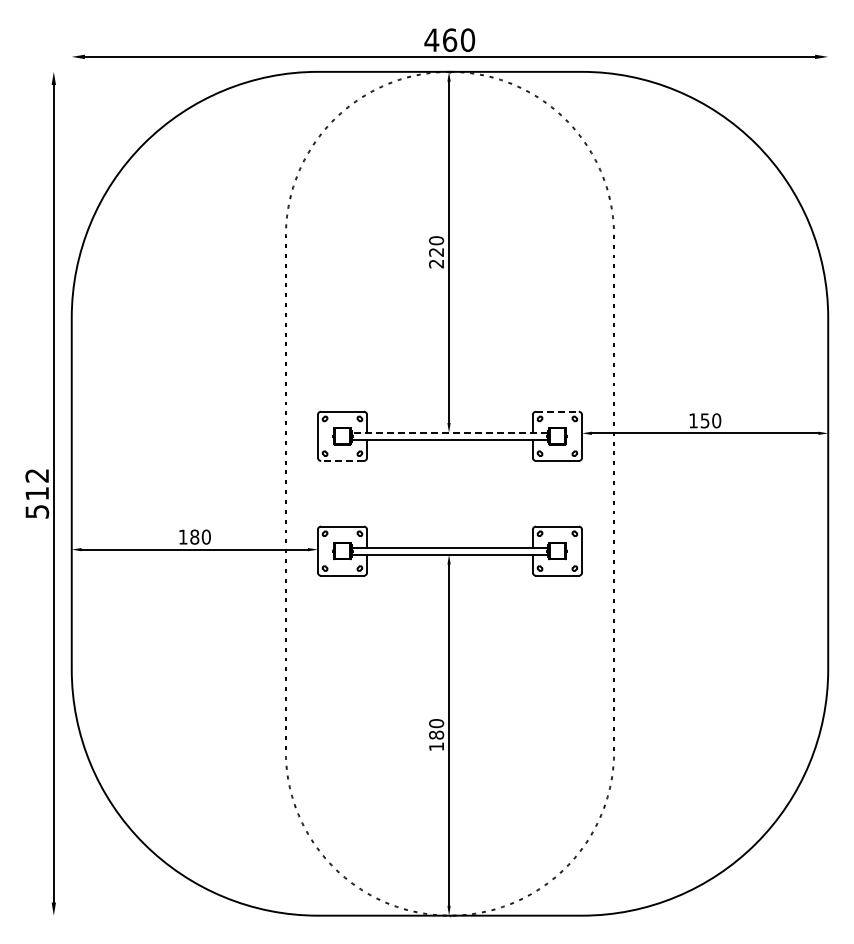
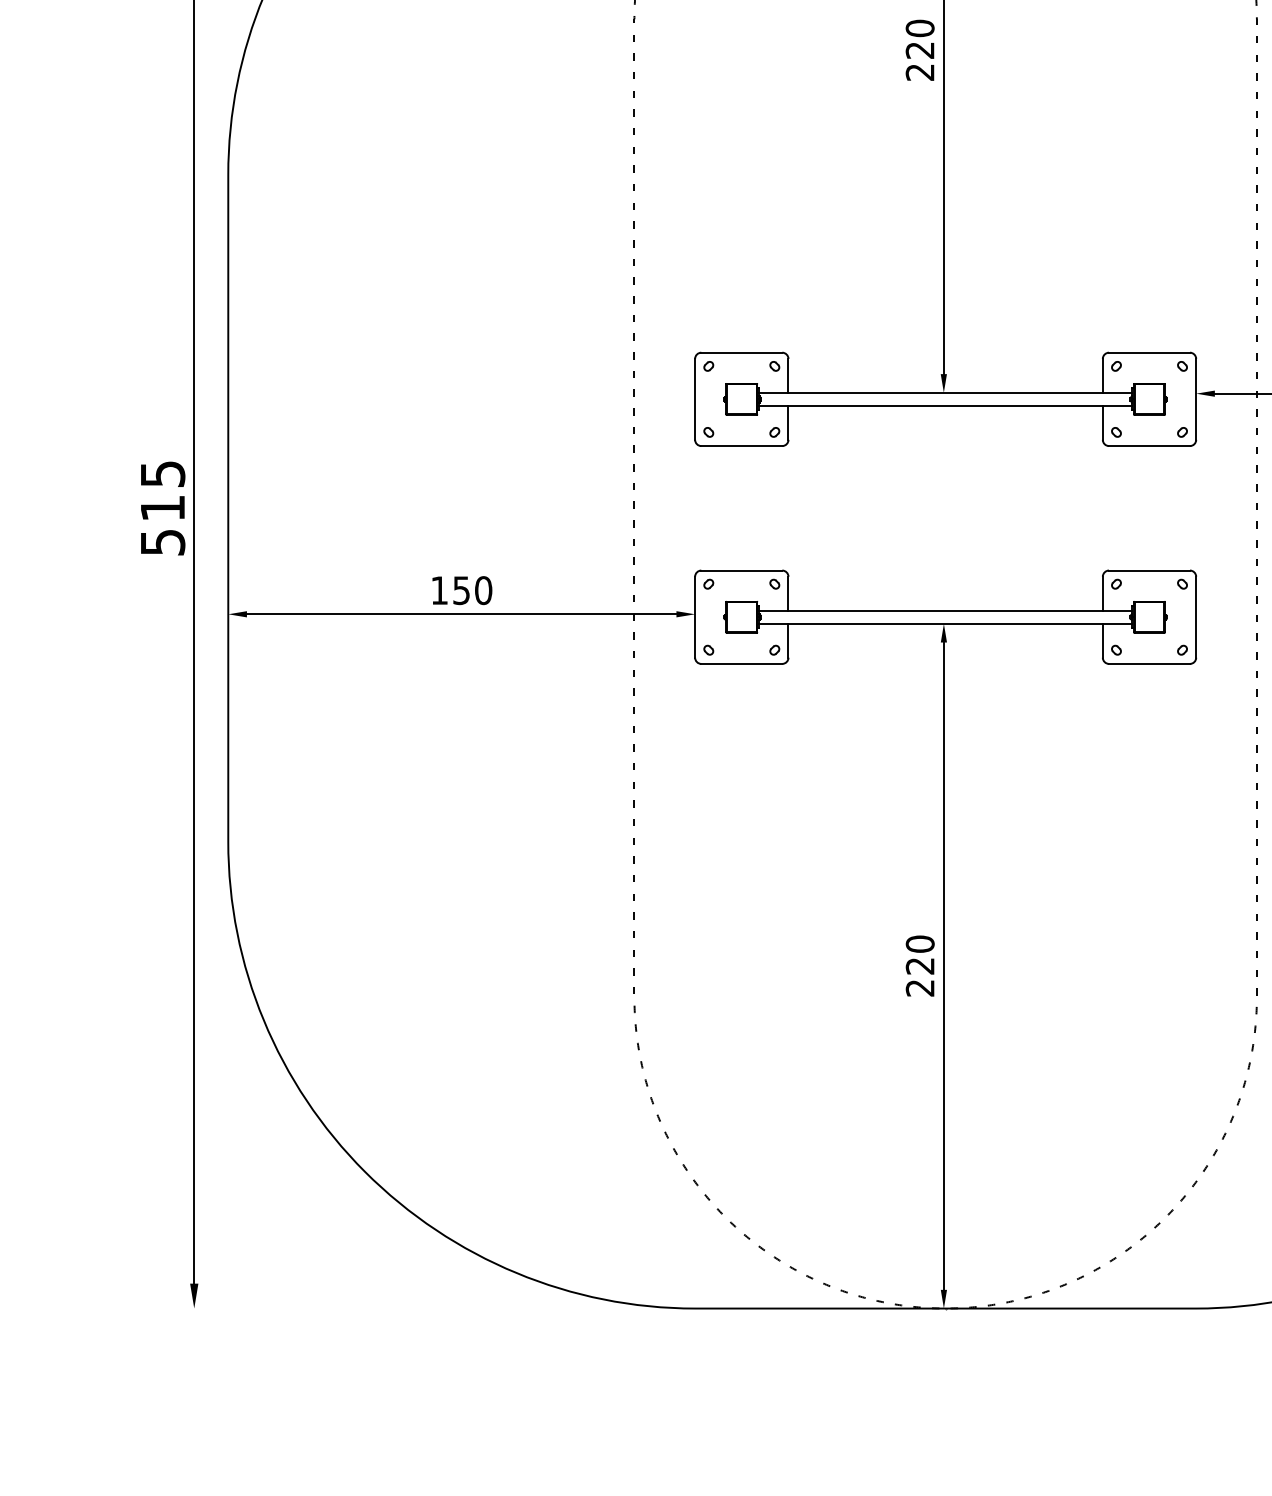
line: (557, 411) -> (1149, 352), dashed -> solid
line: (449, 432) -> (944, 392), dashed -> solid
line: (342, 460) -> (741, 445), dashed -> solid
text: (37, 475) -> (163, 473), 512 -> 515
text: (194, 536) -> (461, 589), 180 -> 150
text: (436, 740) -> (920, 976), 180 -> 220

